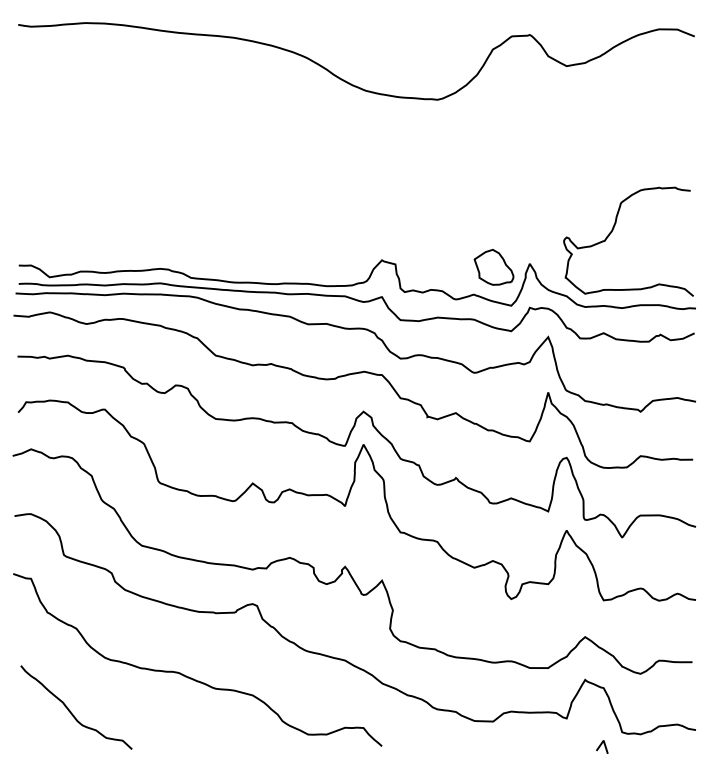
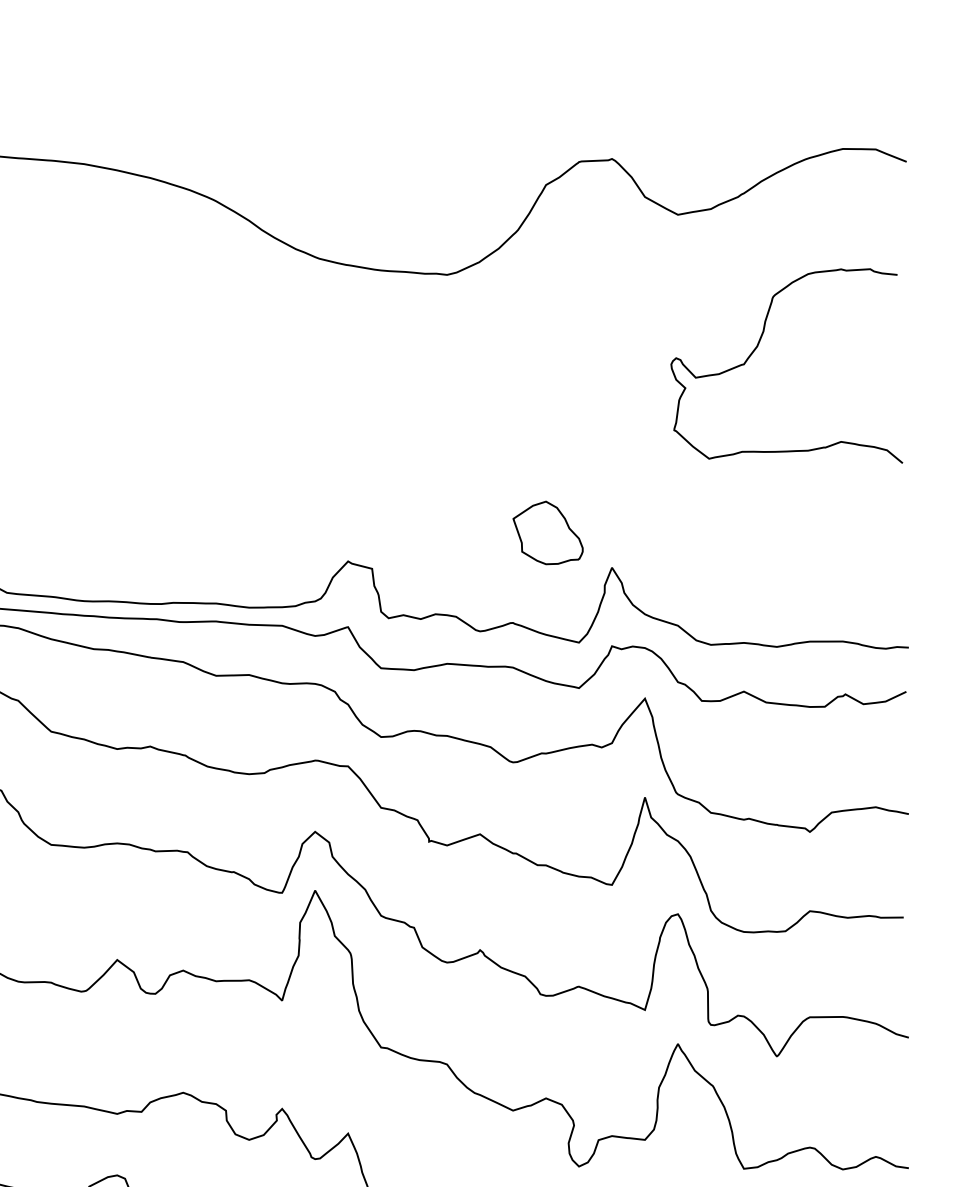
curve: (612, 232) -> (757, 349), moved
part: (493, 267) -> (547, 533), moved

